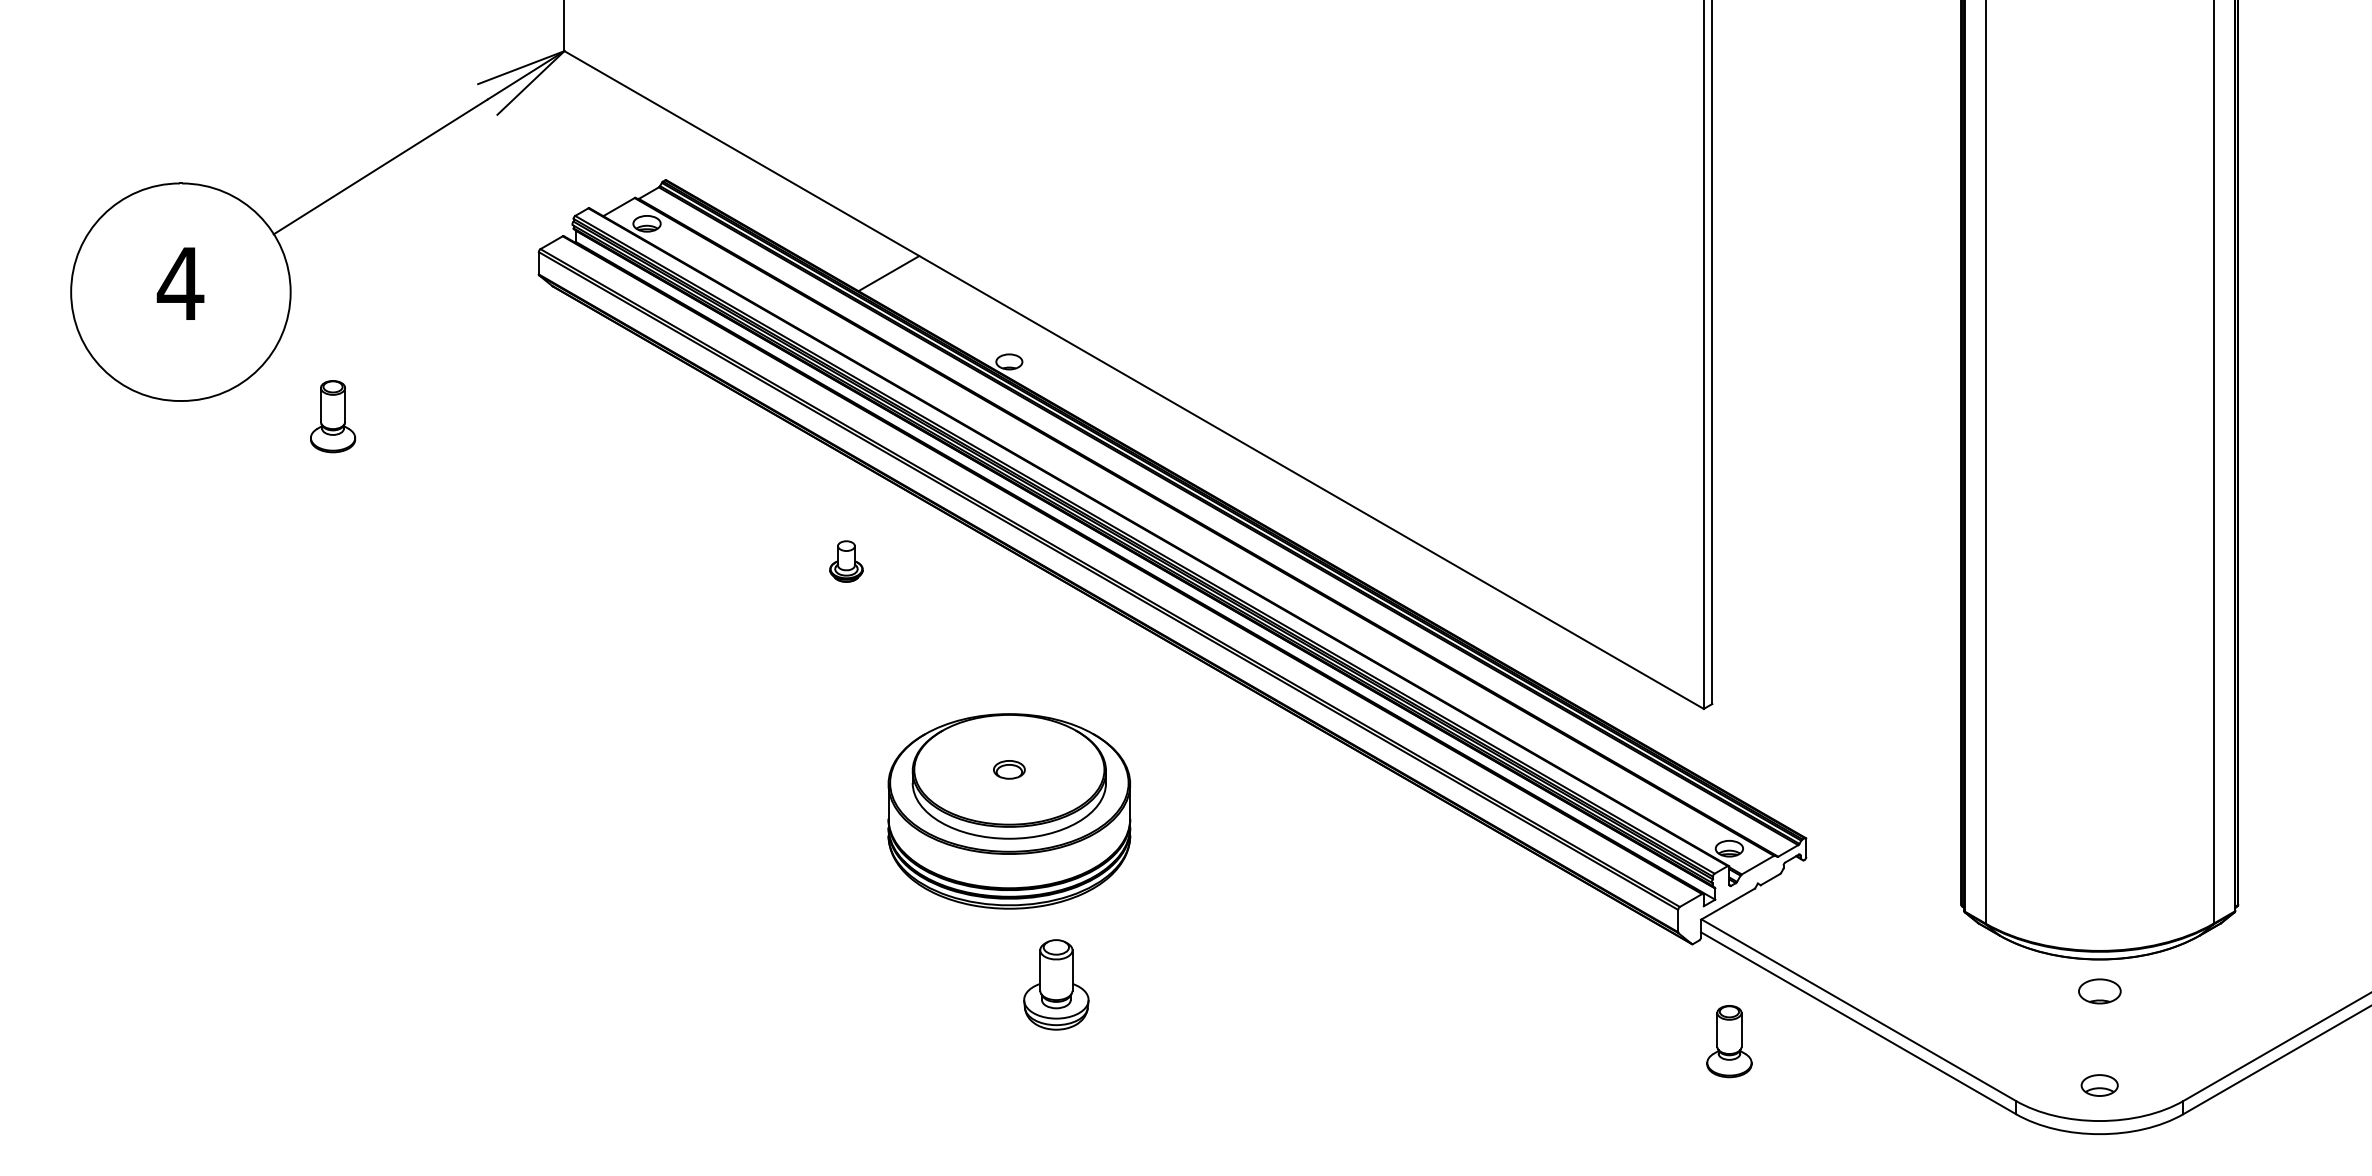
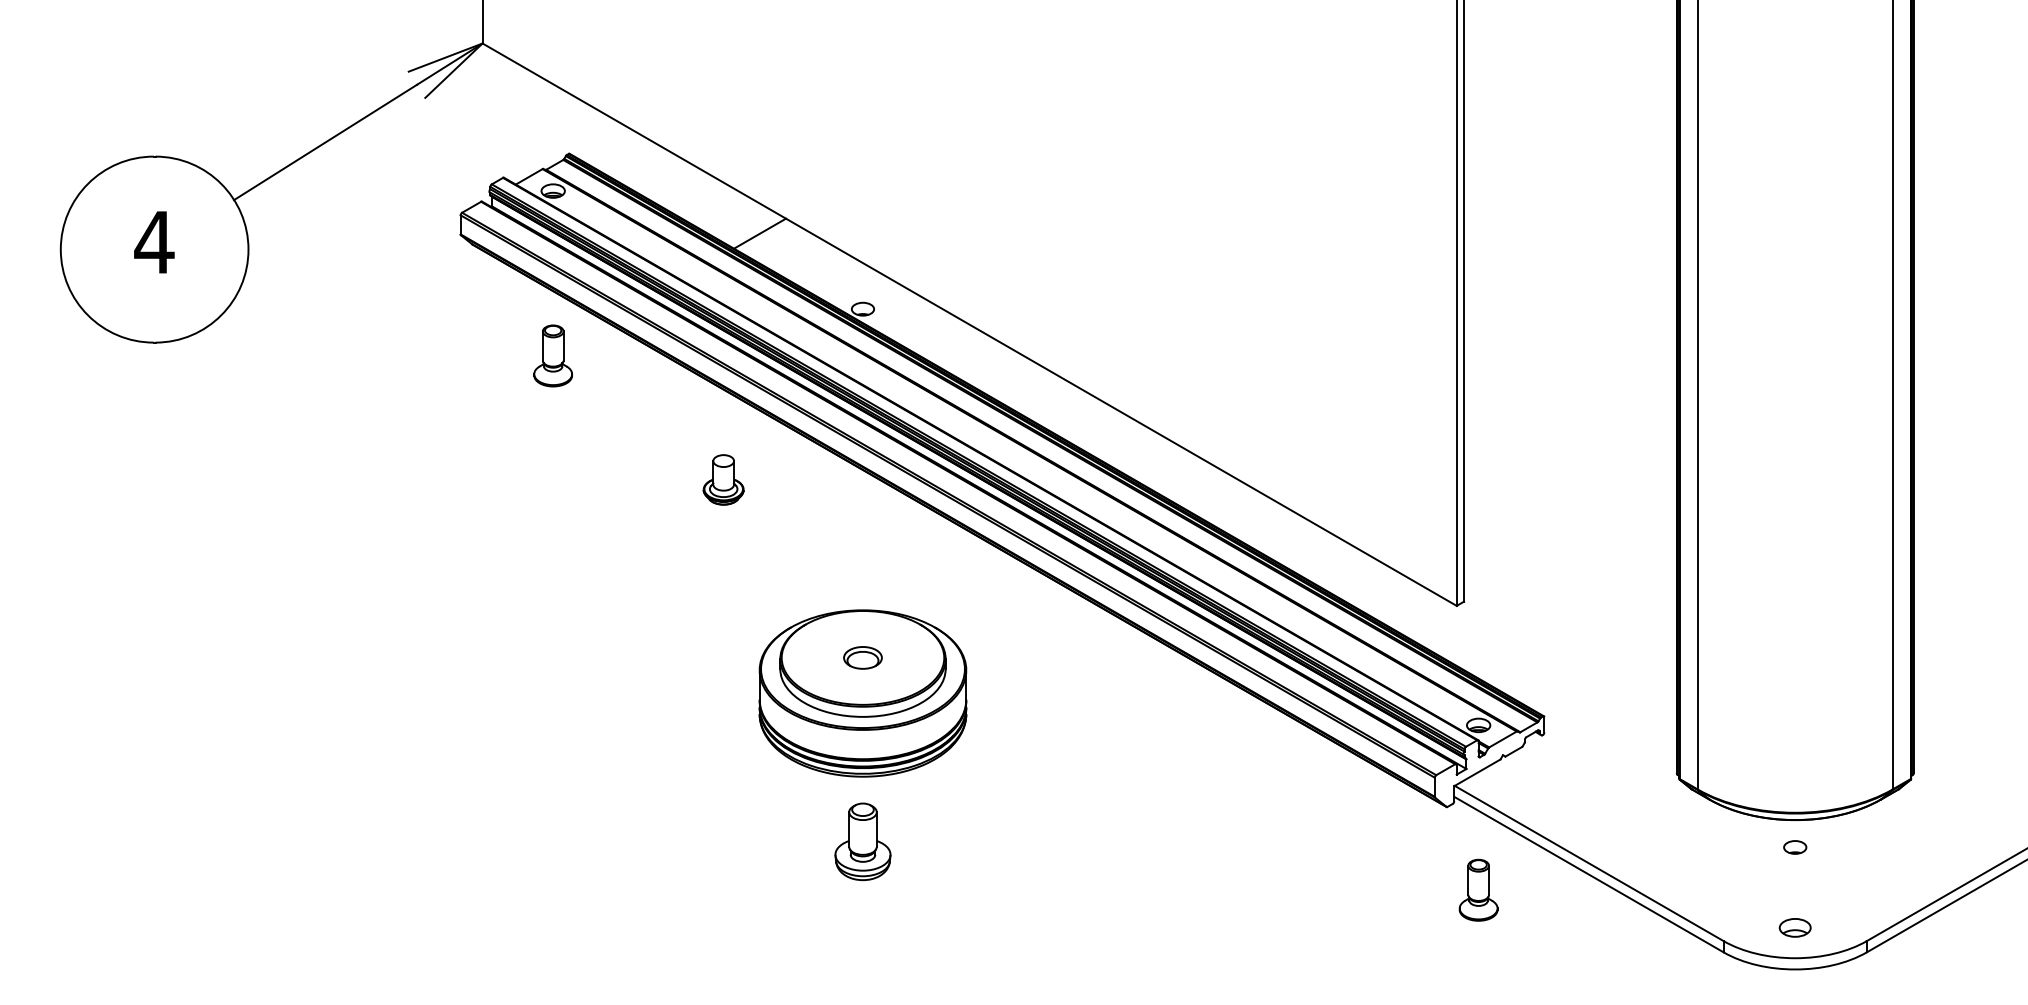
part: (333, 416) -> (553, 355), moved
part: (846, 561) -> (723, 479), size x1.43
part: (1009, 769) -> (863, 657), size x1.43
part: (1056, 984) -> (863, 841), moved
part: (2099, 991) -> (1795, 847), size x0.62

